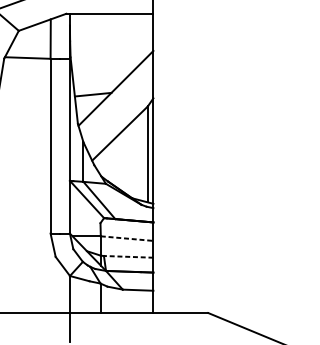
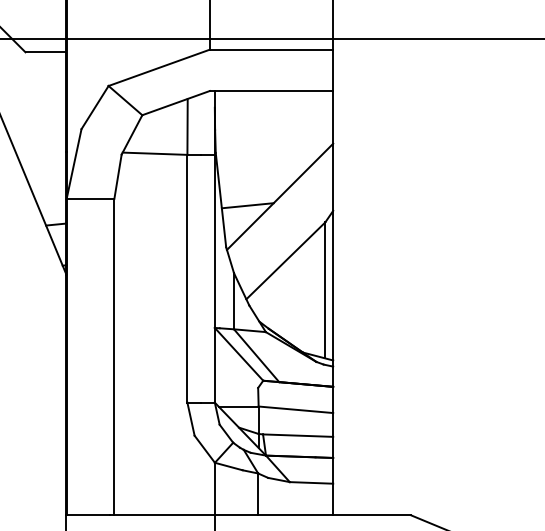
line: (127, 238) -> (296, 409), dashed -> solid
line: (128, 256) -> (297, 435), dashed -> solid

